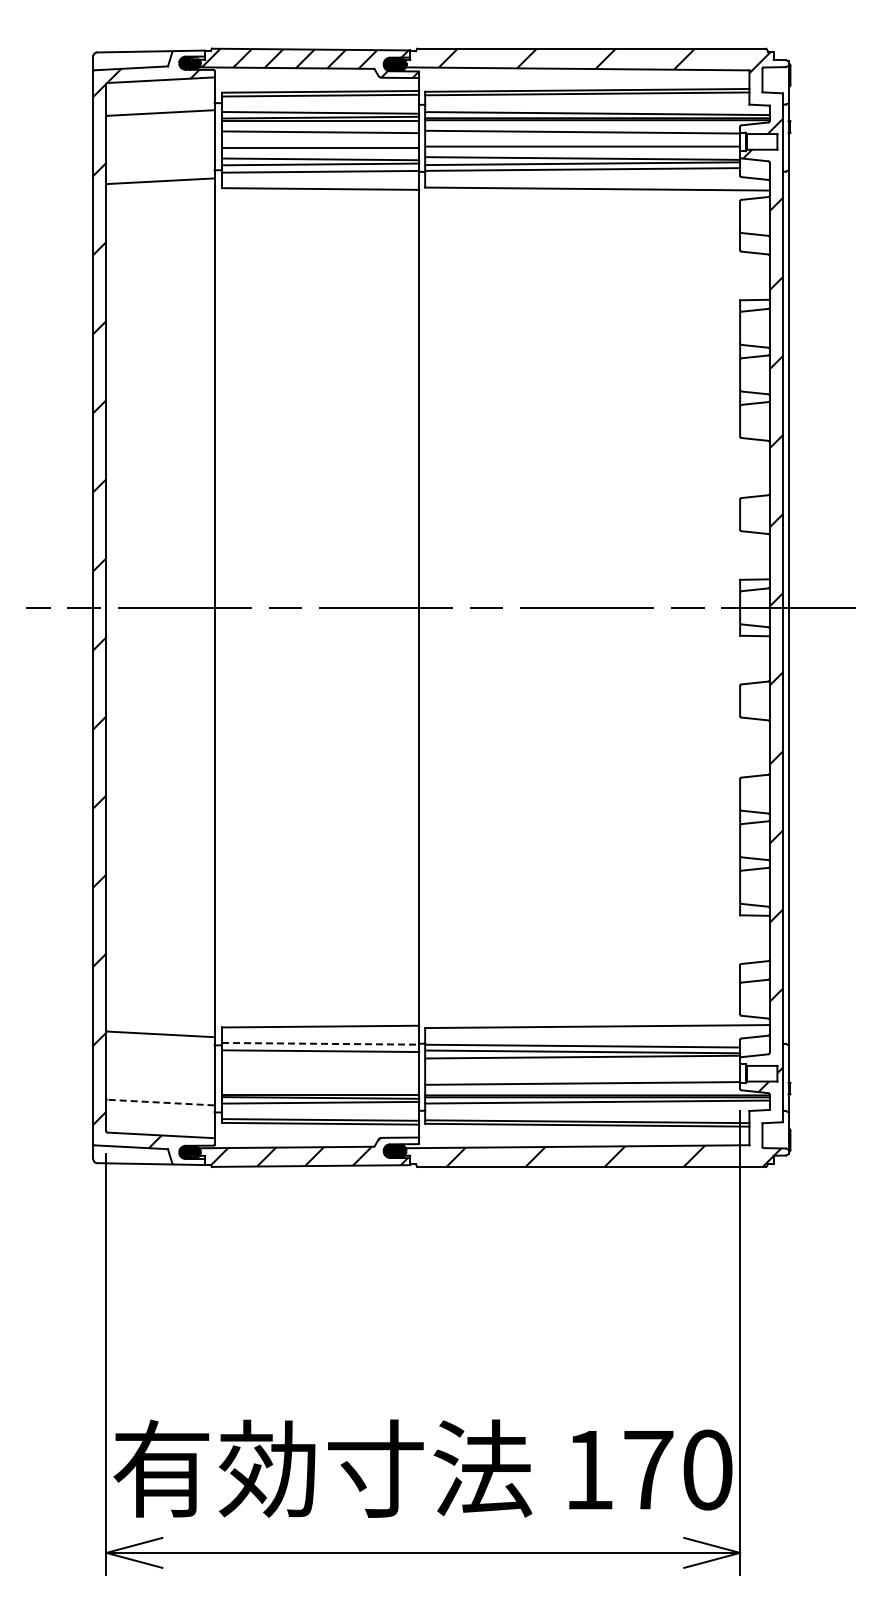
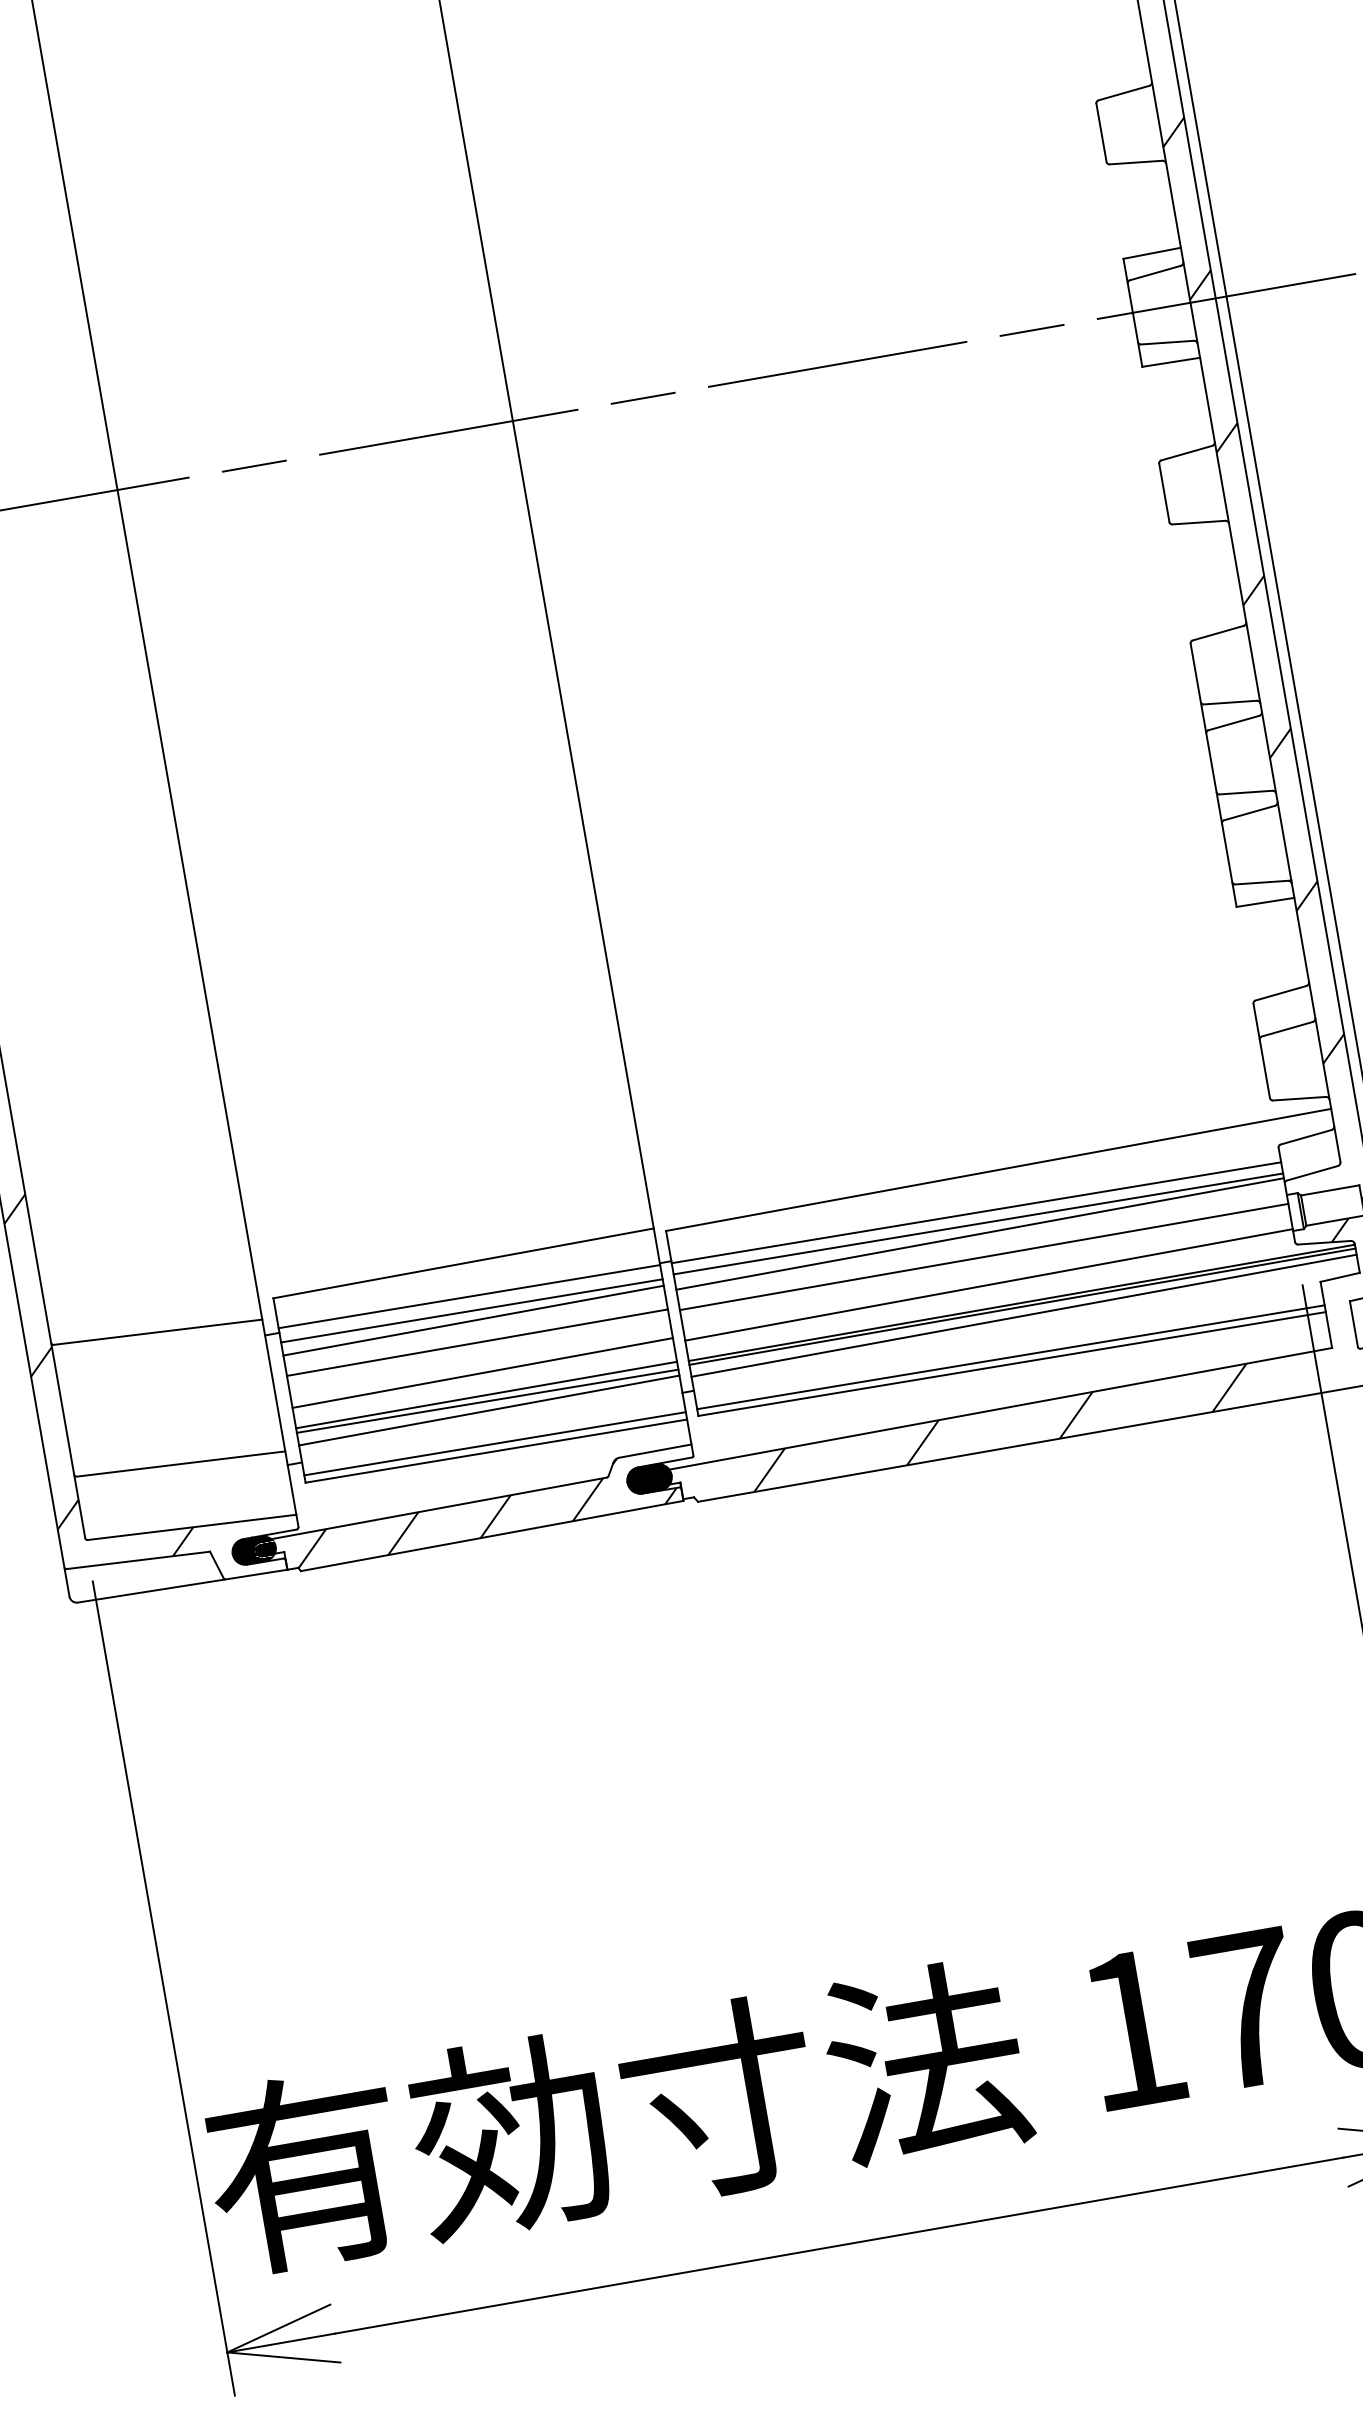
line: (320, 1043) -> (469, 1296), dashed -> solid
line: (320, 1056) -> (473, 1321), added
line: (320, 1067) -> (477, 1342), added
line: (582, 1069) -> (984, 1257), added
line: (320, 1083) -> (482, 1373), added
line: (161, 1102) -> (181, 1463), dashed -> solid

